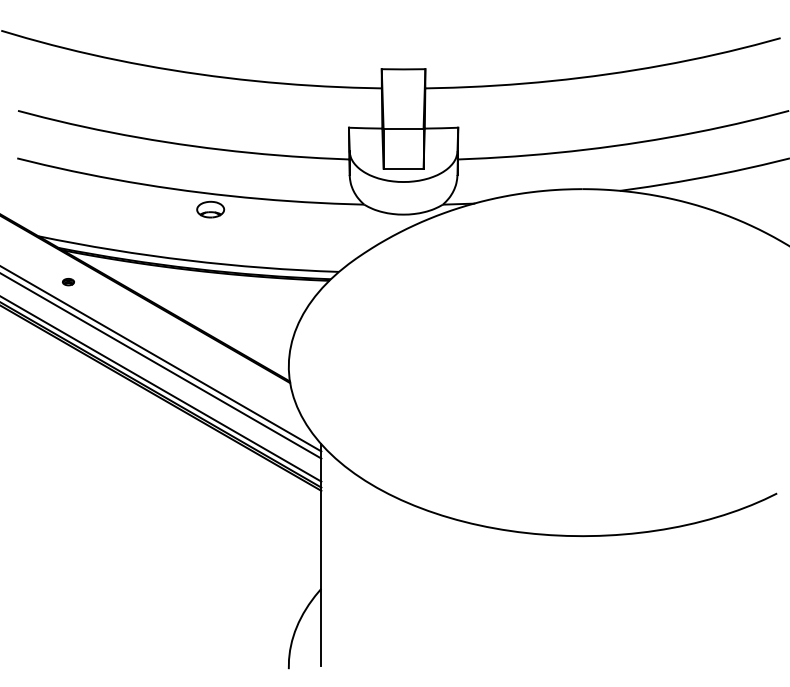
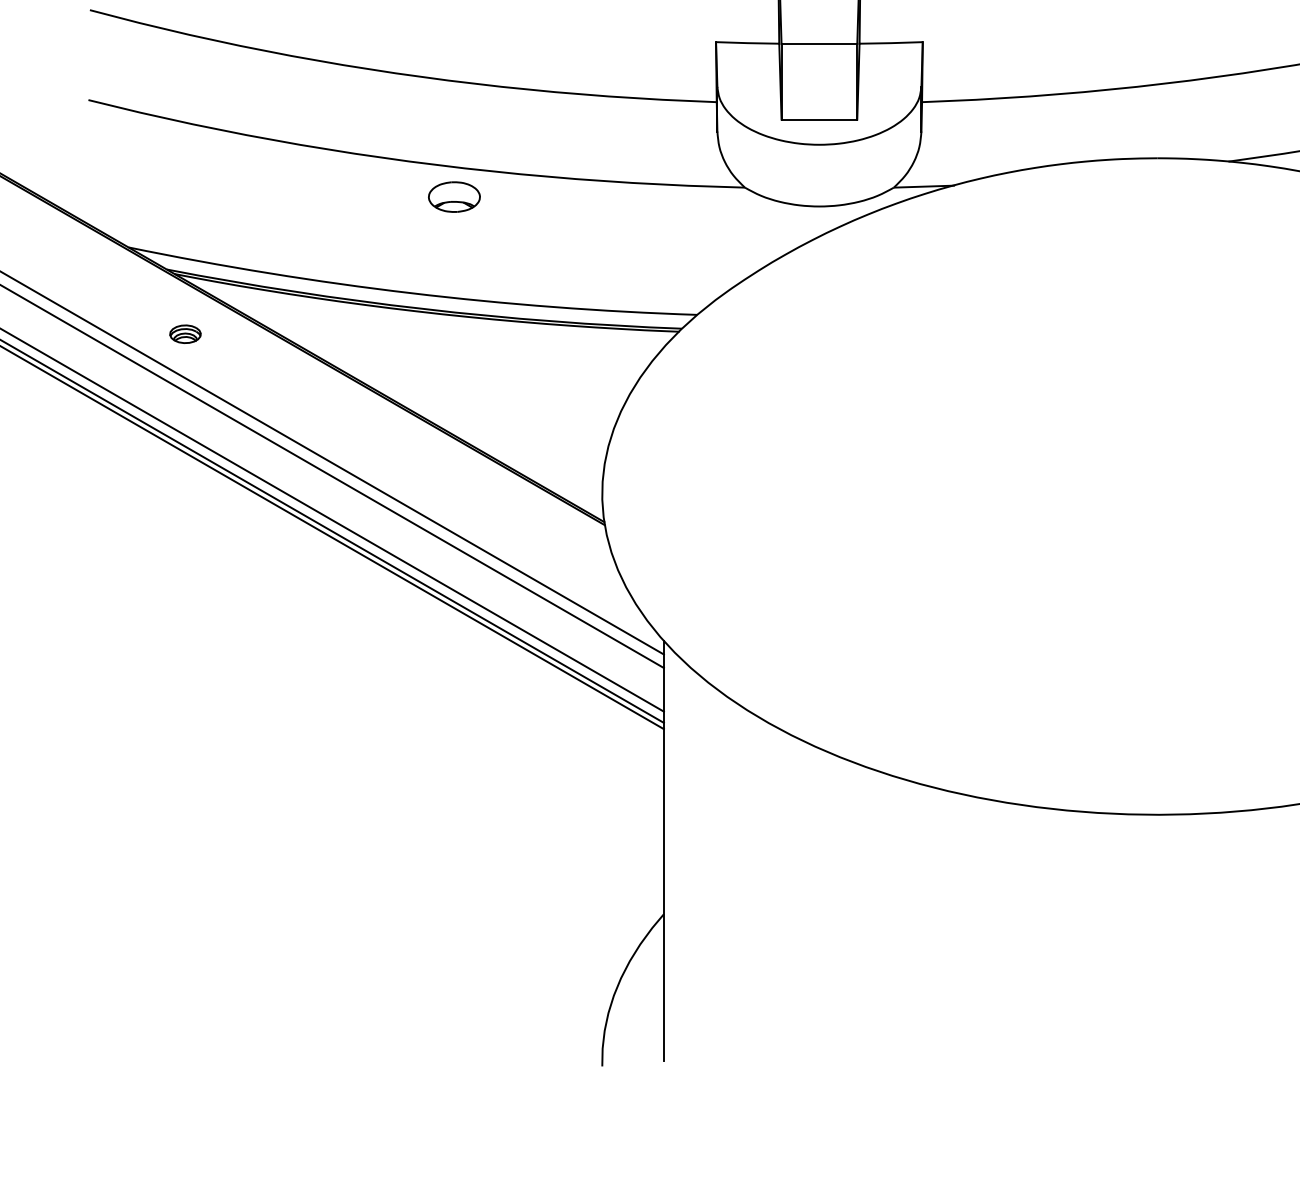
part: (68, 281) -> (185, 333), size x1.43

